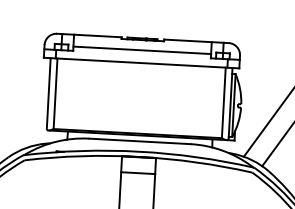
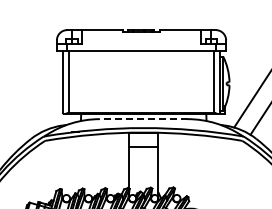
line: (142, 50) -> (141, 40), removed
line: (139, 141) -> (143, 119), solid -> dashed

